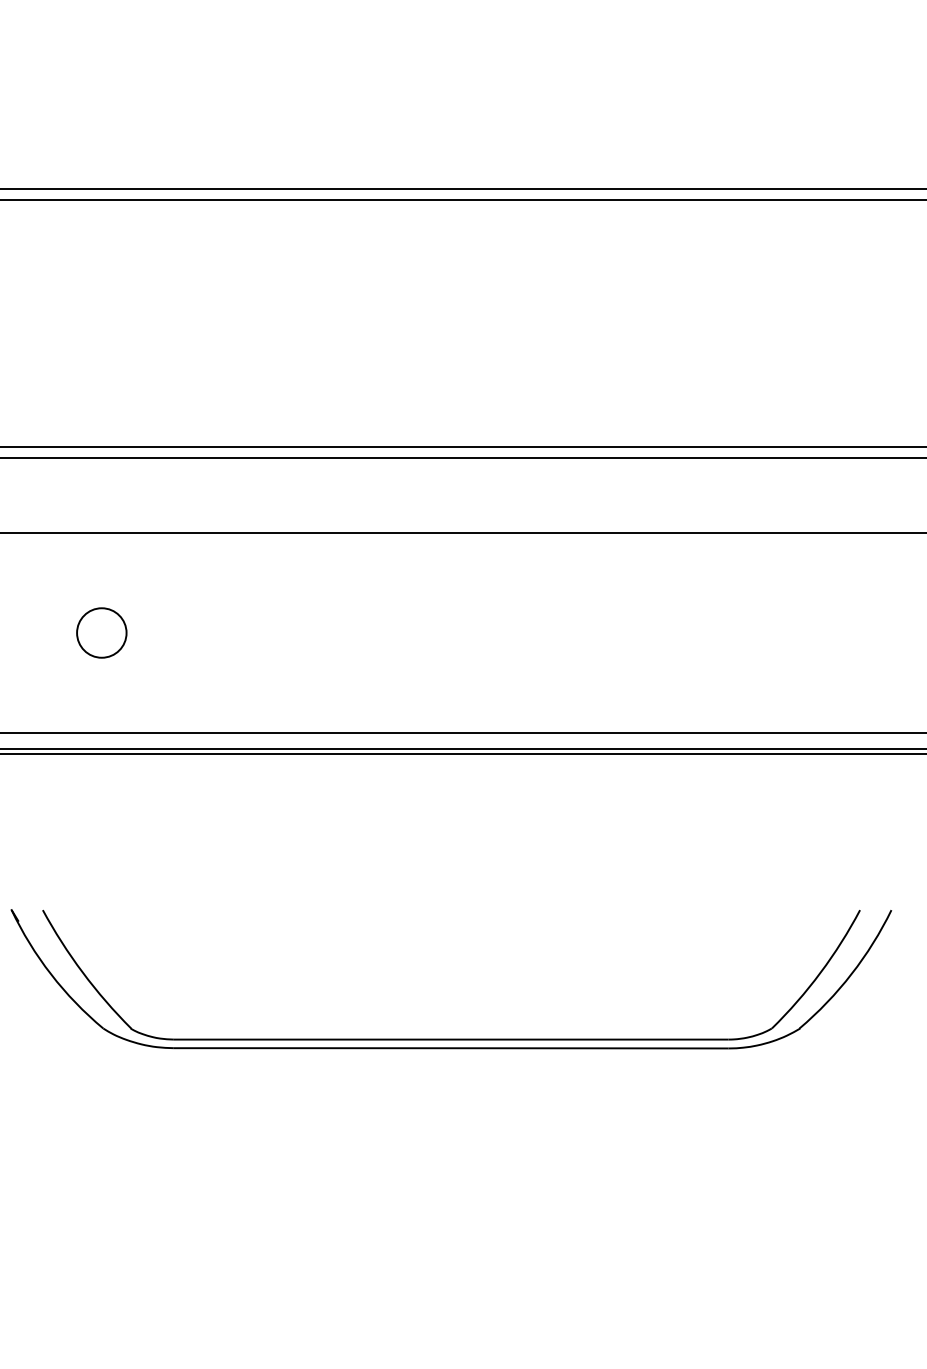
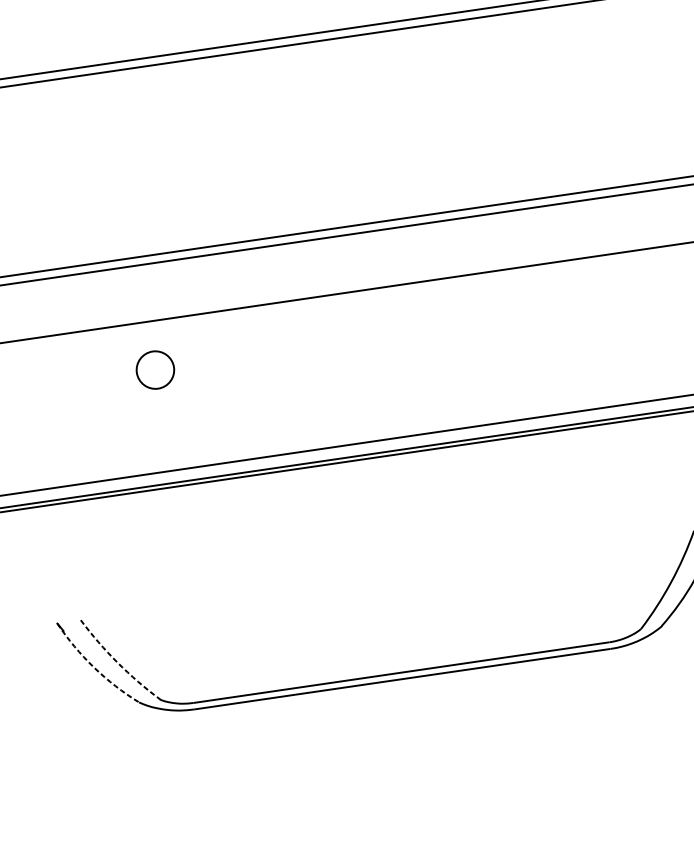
circle: (101, 632) -> (155, 369), moved
arc: (82, 972) -> (117, 662), solid -> dashed
arc: (51, 974) -> (94, 667), solid -> dashed

